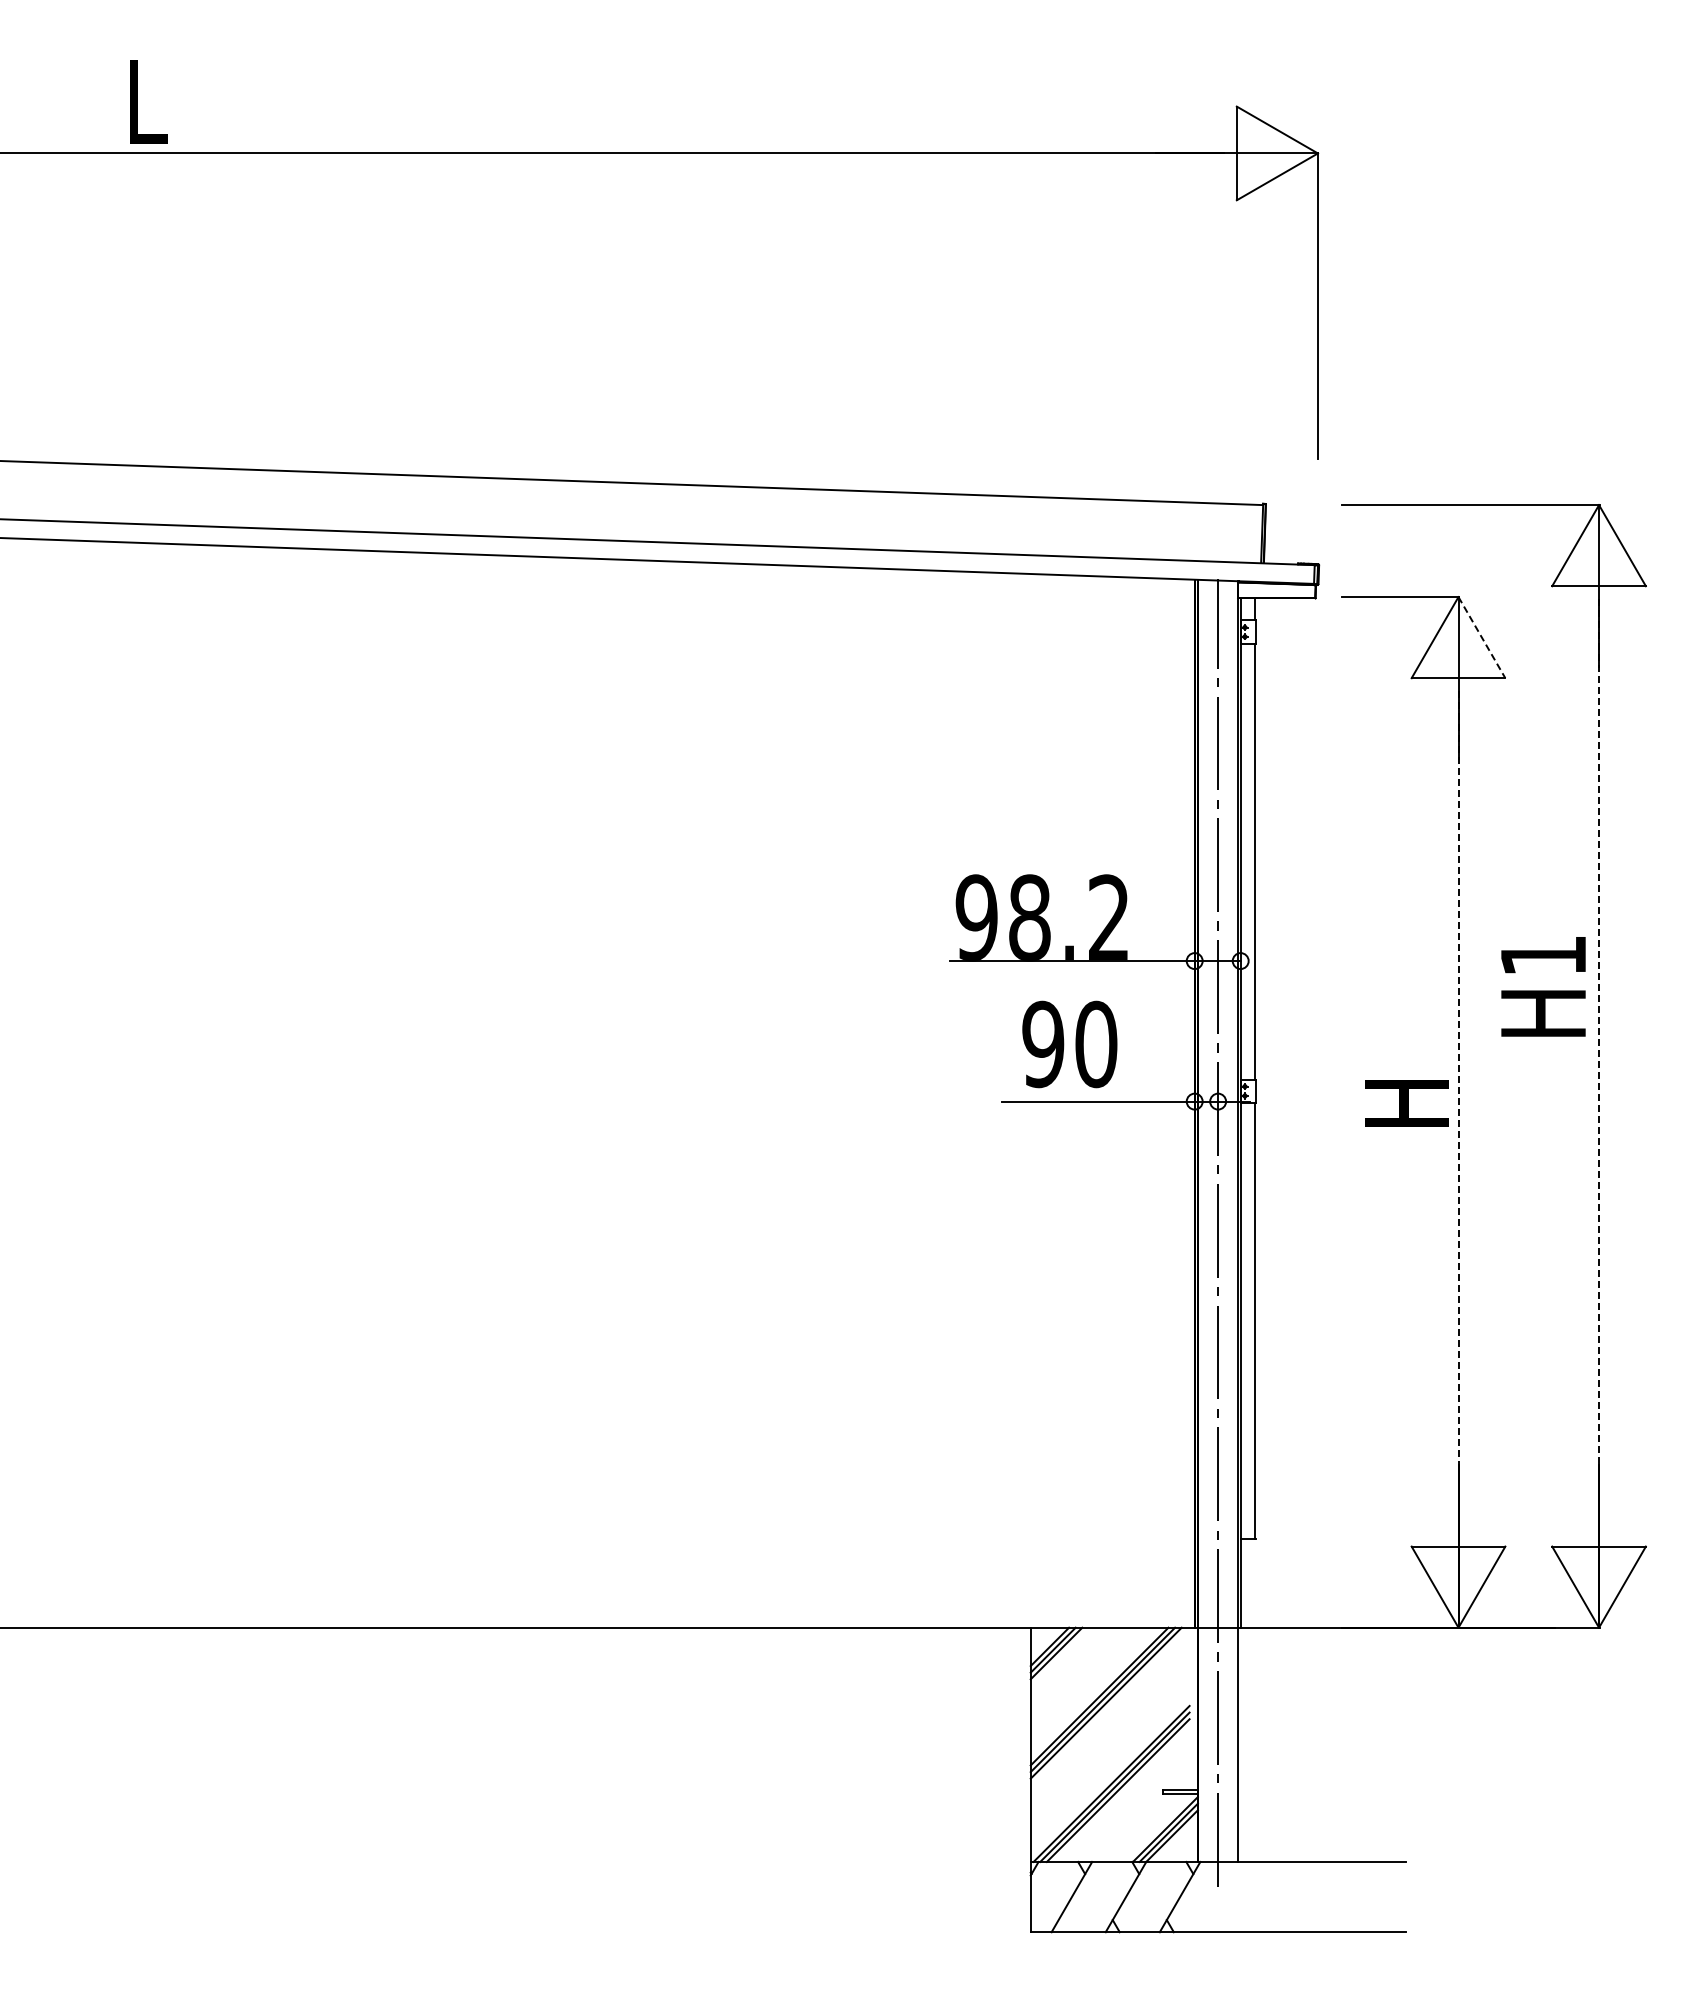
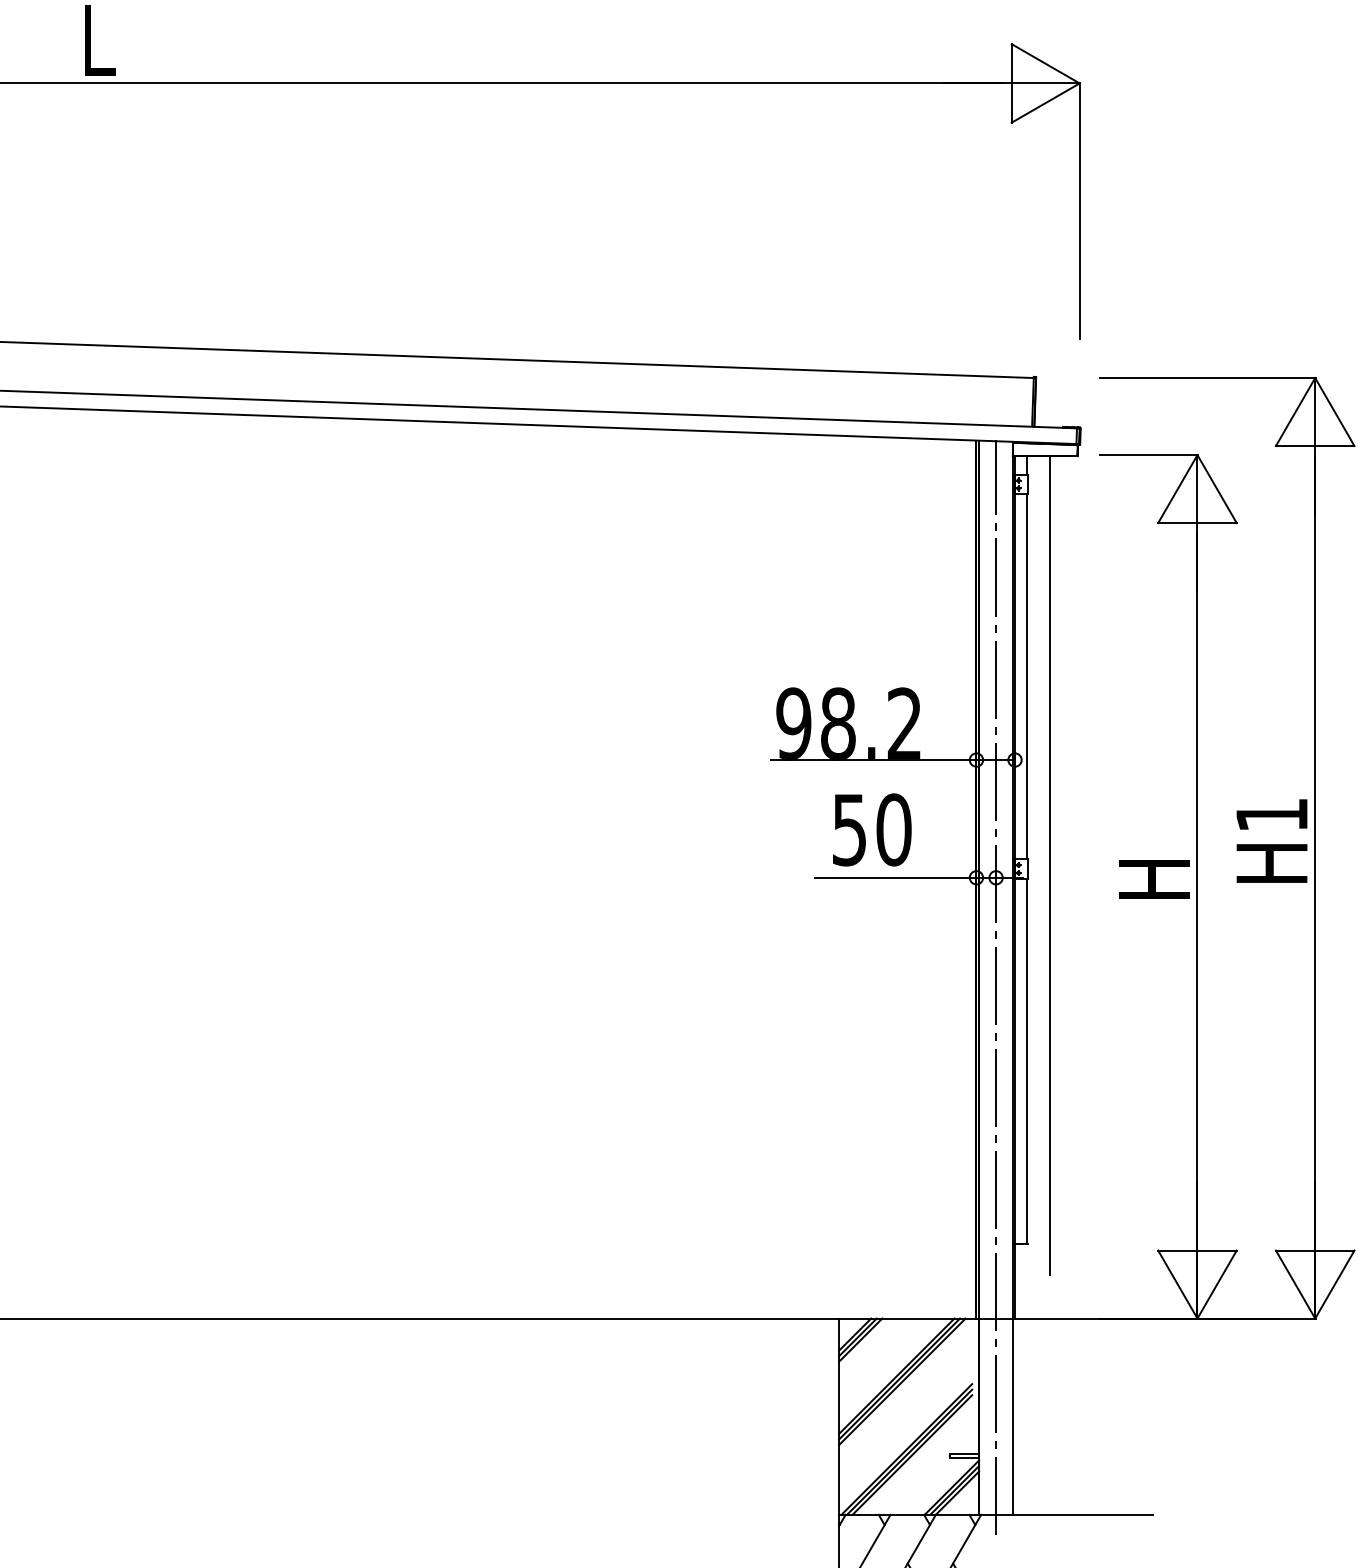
line: (1481, 637) -> (1216, 488), dashed -> solid
text: (1543, 986) -> (1272, 840), moved
text: (1043, 1043) -> (849, 829), 90 -> 50
line: (1599, 1066) -> (1315, 848), dashed -> solid
line: (1282, 1087) -> (1050, 865), added
line: (1458, 1112) -> (1197, 886), dashed -> solid

